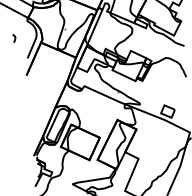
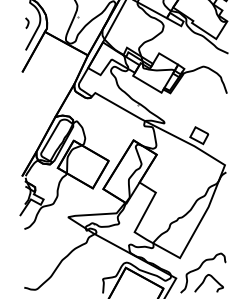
curve: (14, 37) -> (27, 22), moved

